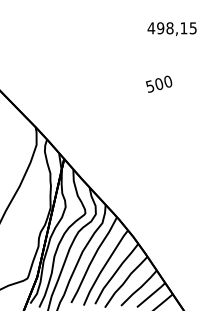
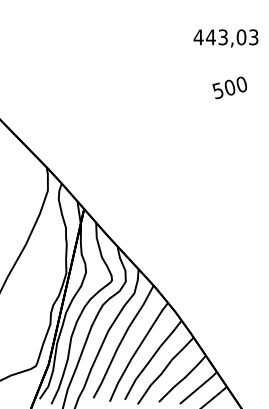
text: (176, 28) -> (231, 37), 498,15 -> 443,03
text: (158, 83) -> (229, 87), moved

